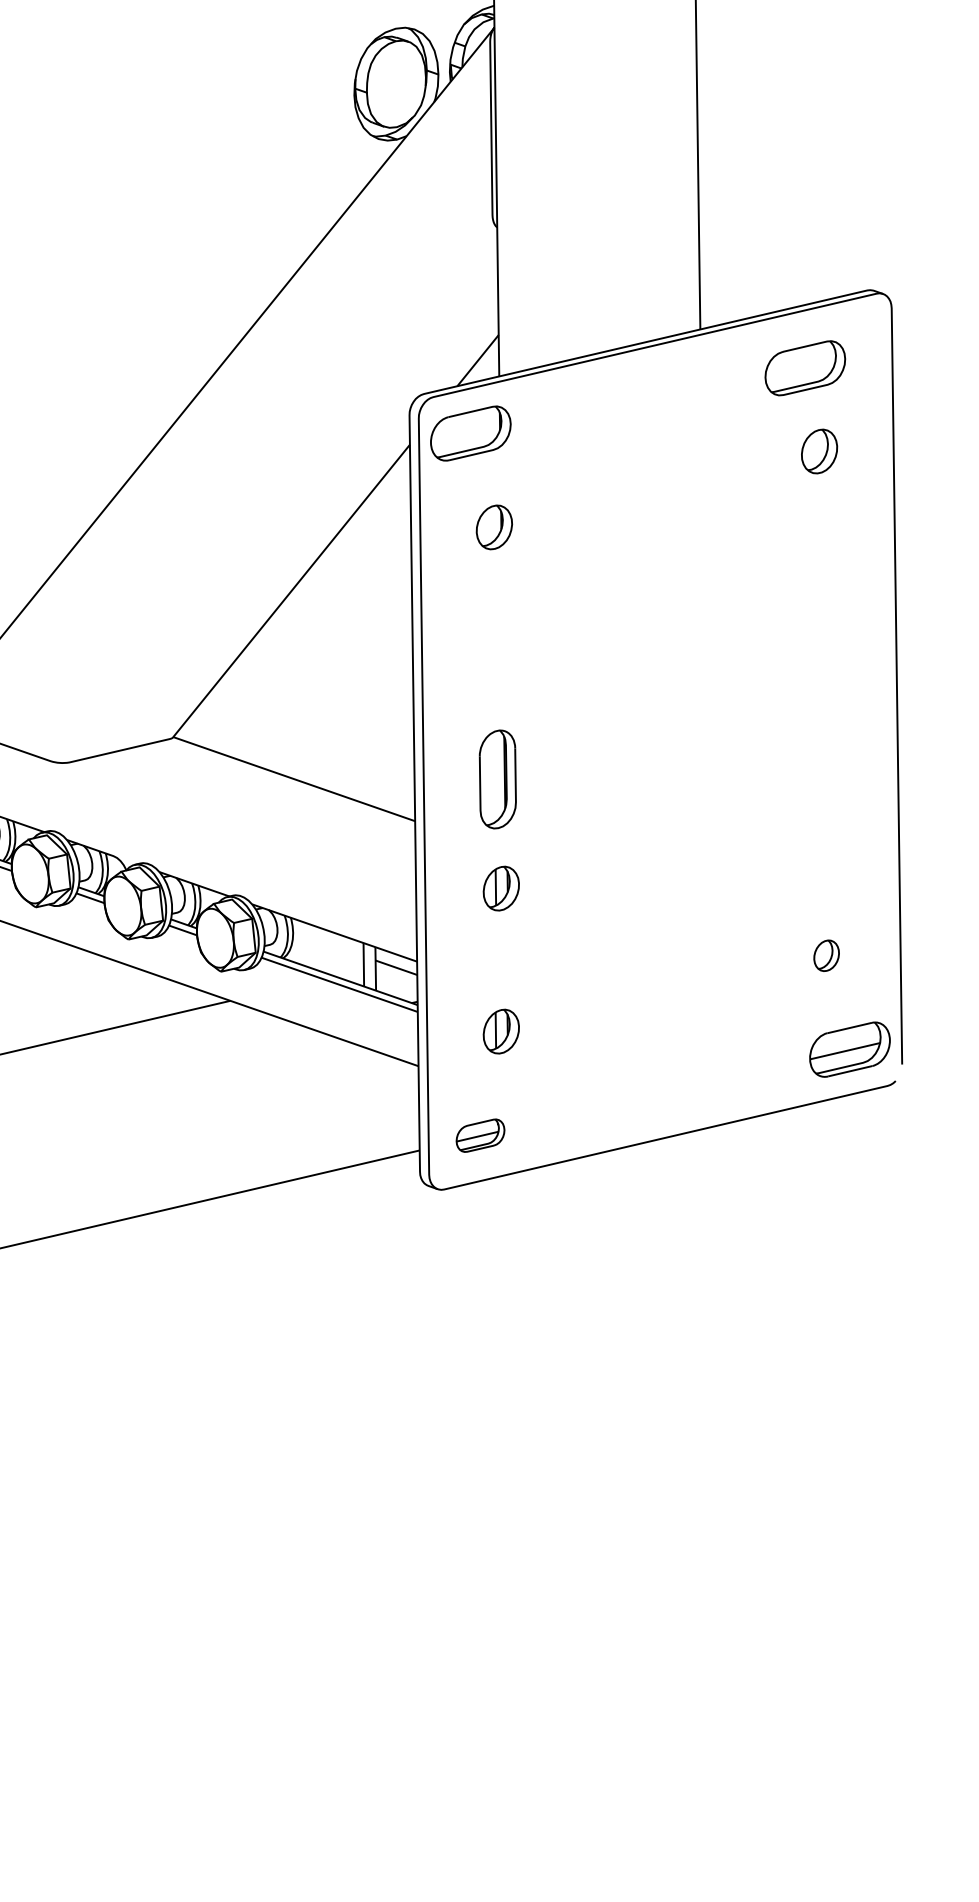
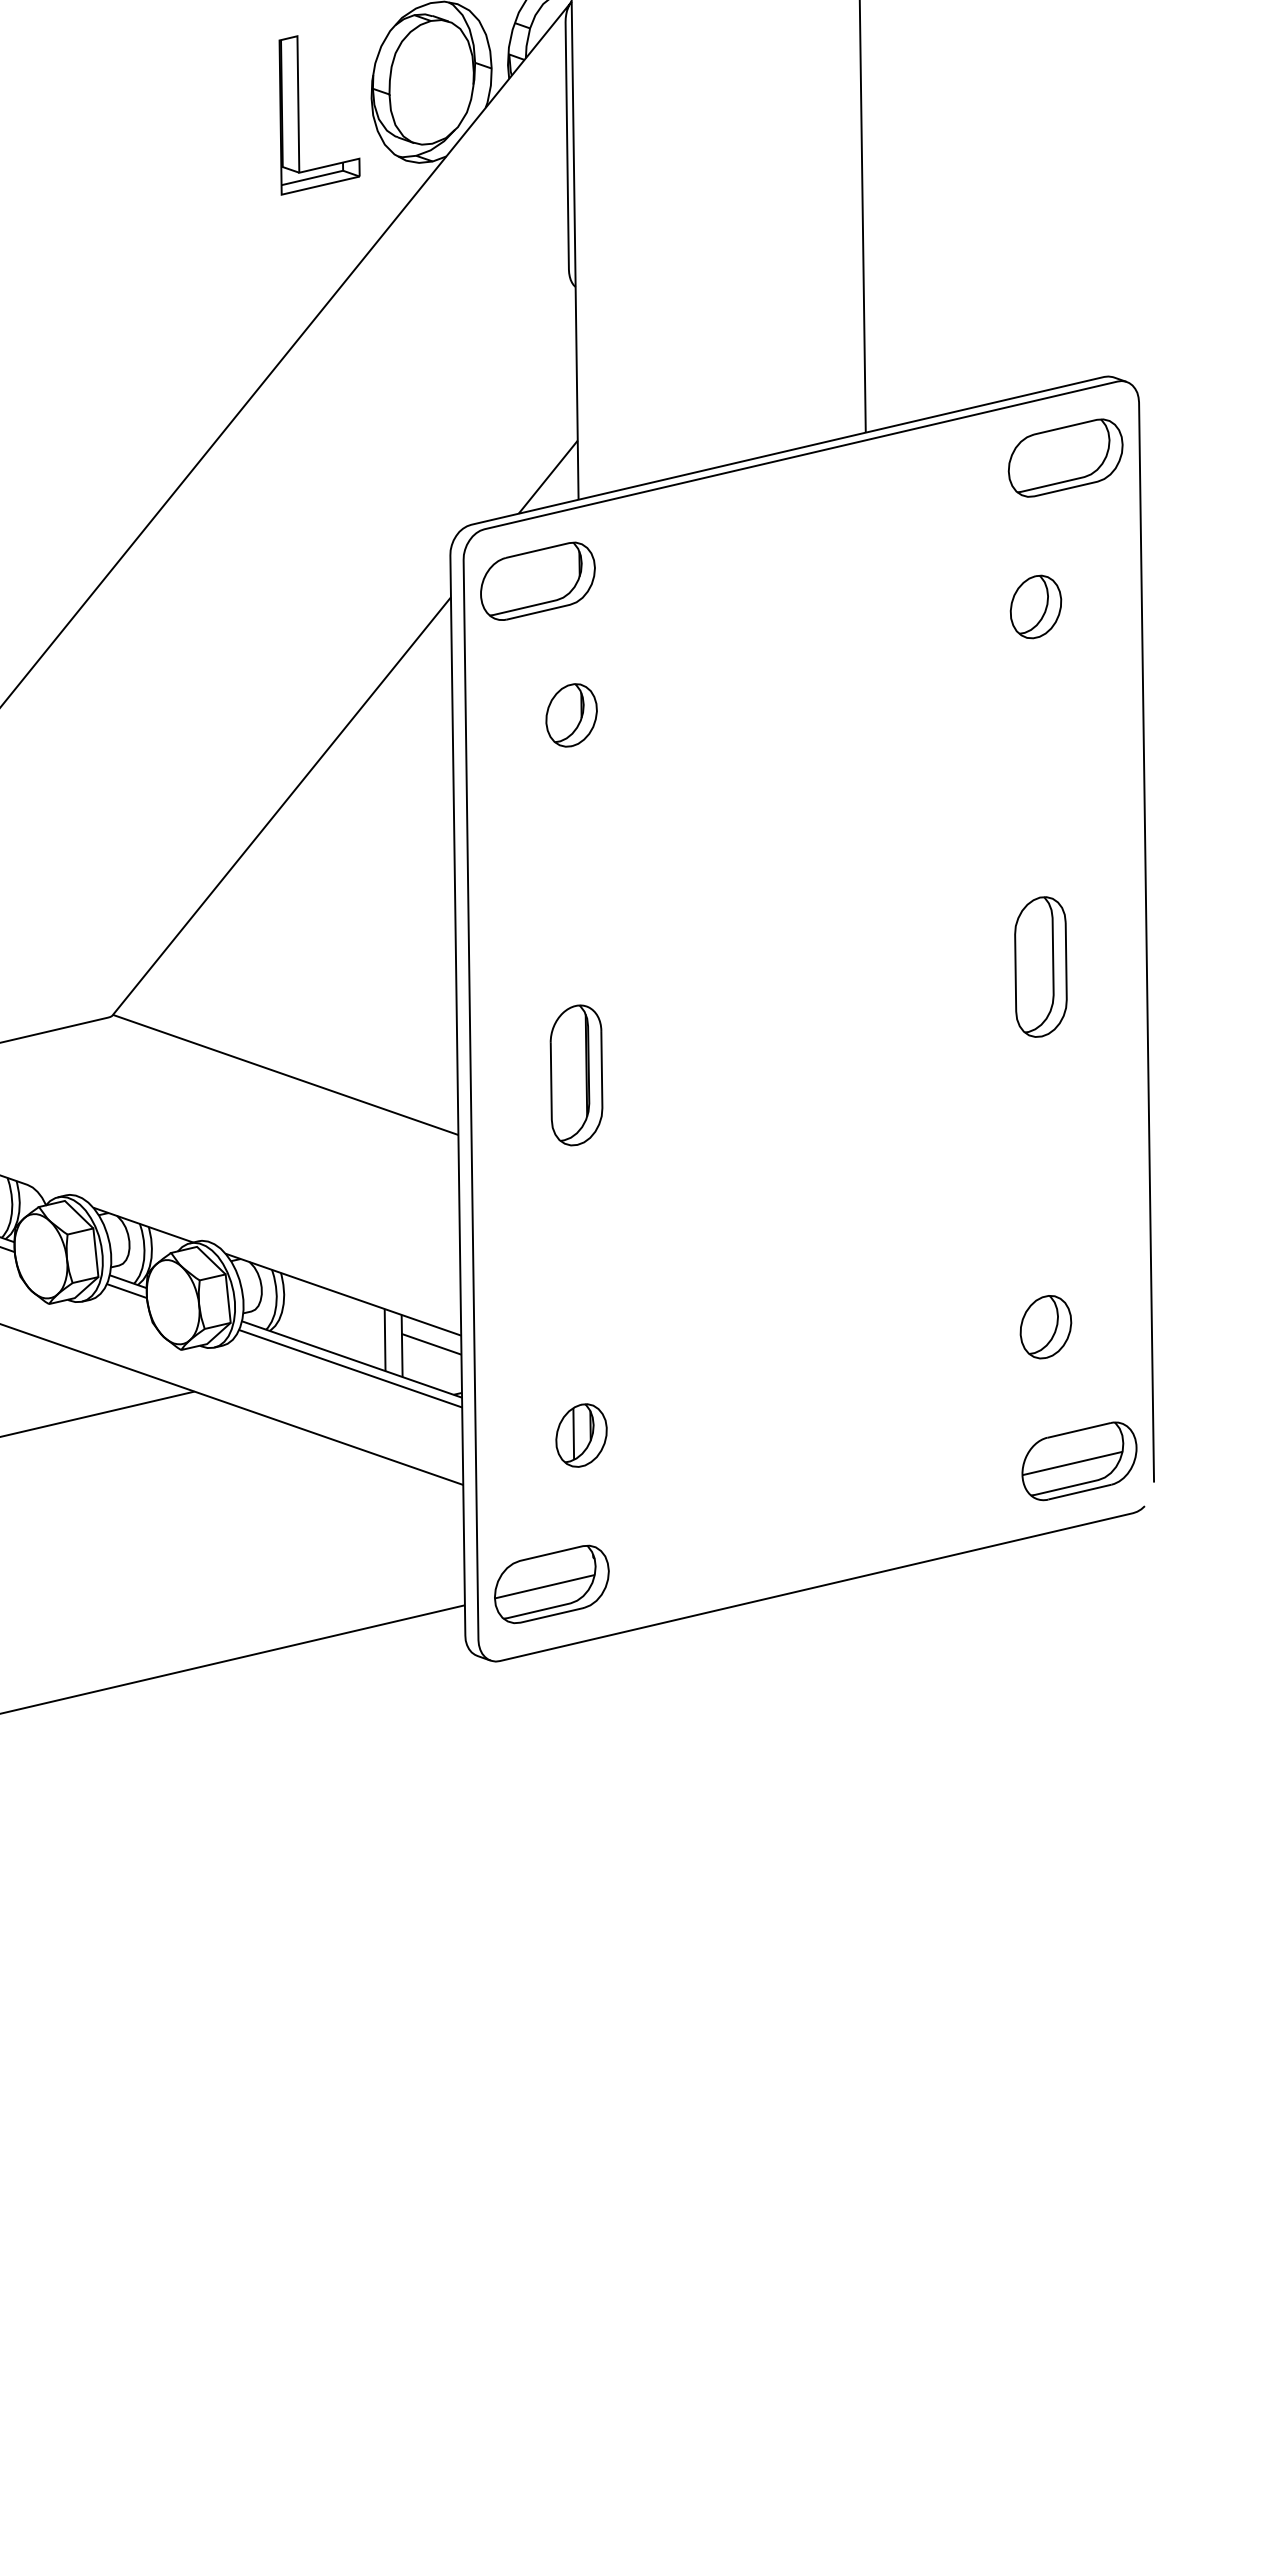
part: (304, 107) -> (300, 115), added
part: (805, 368) -> (1065, 458), moved
part: (822, 703) -> (1040, 966), added
part: (500, 888) -> (580, 1231), removed
part: (826, 955) -> (1045, 1326), size x1.43
part: (480, 1135) -> (551, 1583), size x1.67

